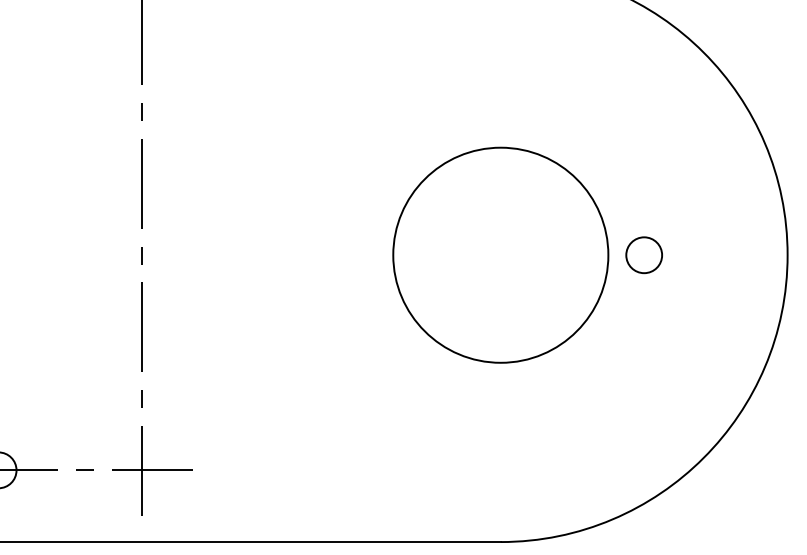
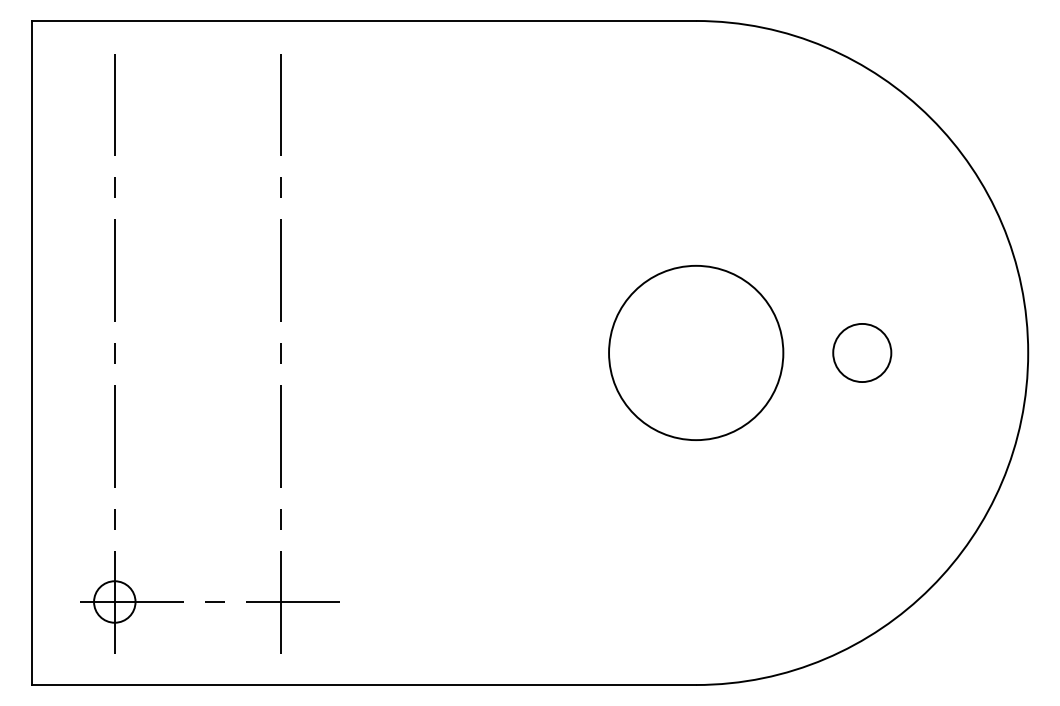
circle: (500, 254) -> (695, 352), size x0.7
circle: (643, 254) -> (861, 352), size x1.4

